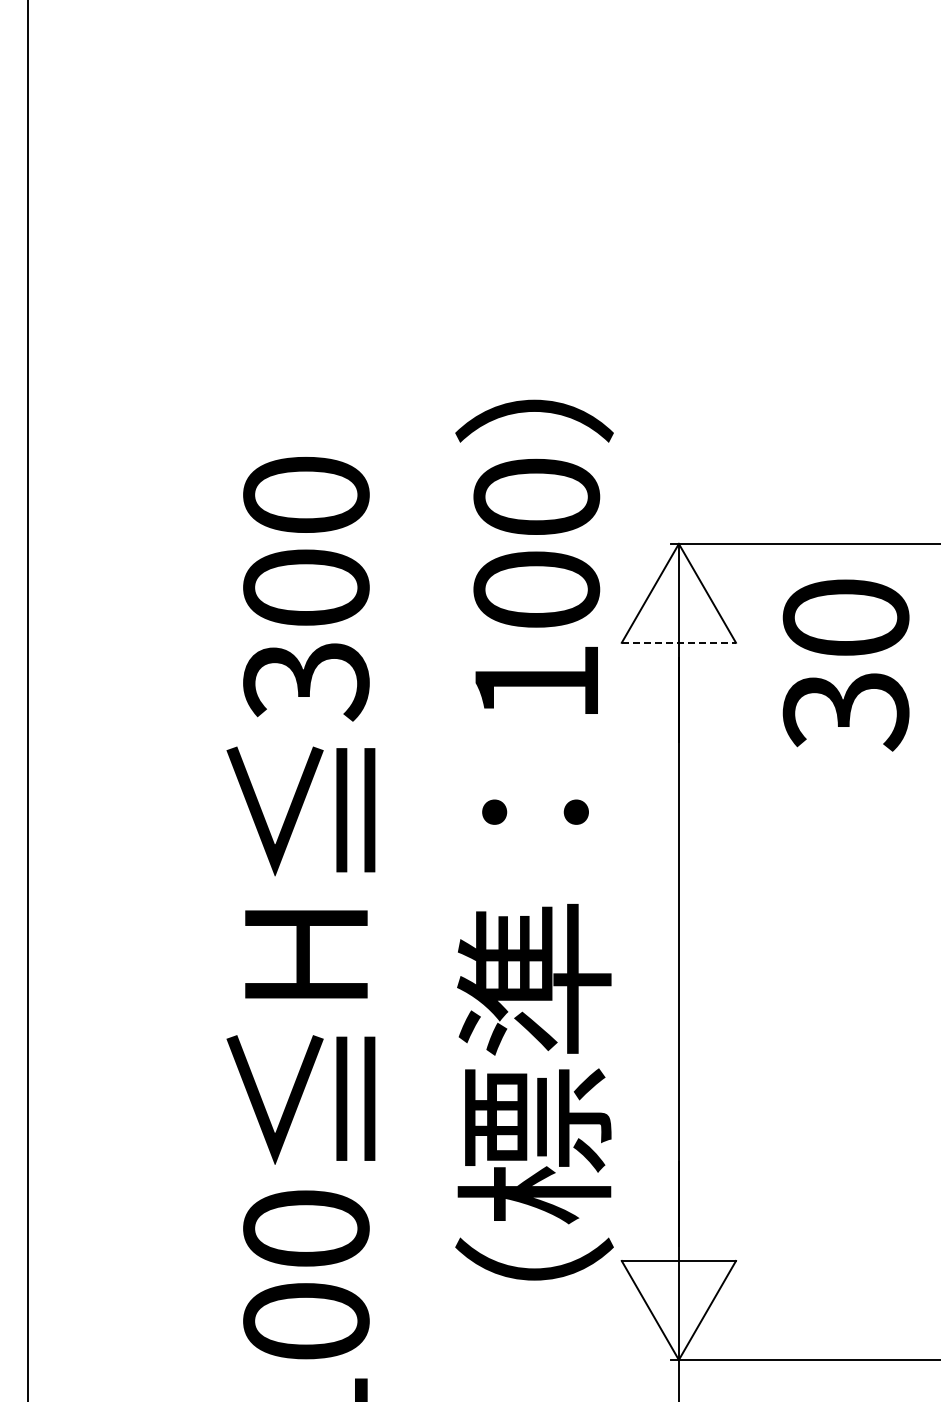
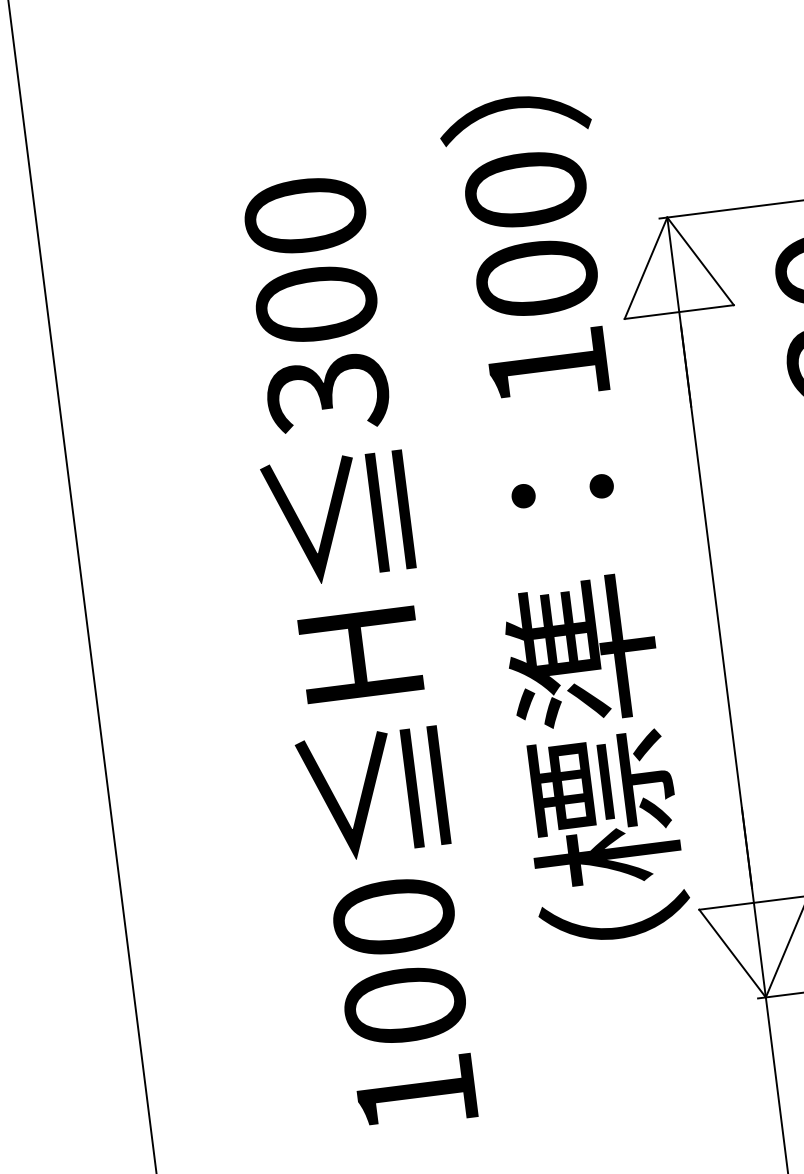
line: (679, 642) -> (679, 311), dashed -> solid

